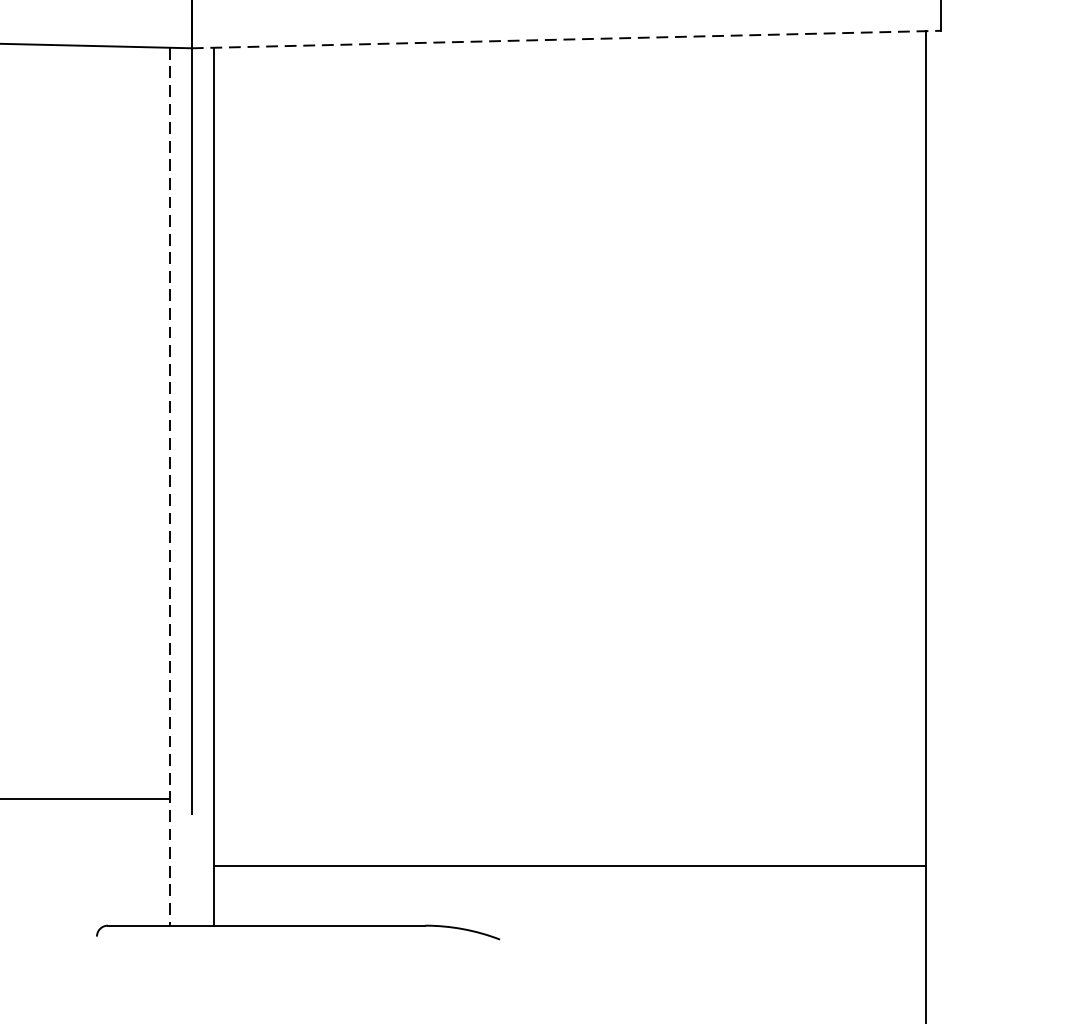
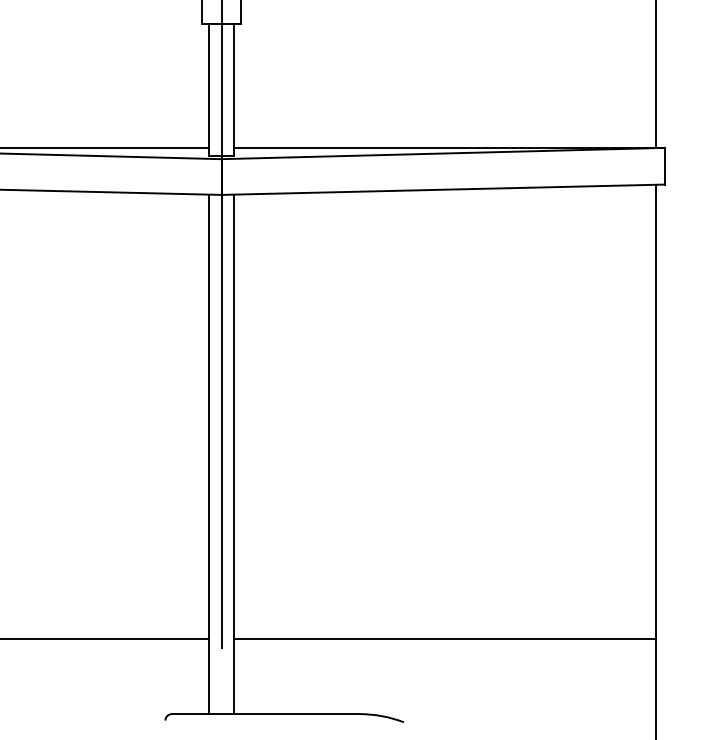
line: (566, 39) -> (443, 189), dashed -> solid
line: (169, 486) -> (208, 454), dashed -> solid
line: (570, 865) -> (445, 638), moved

